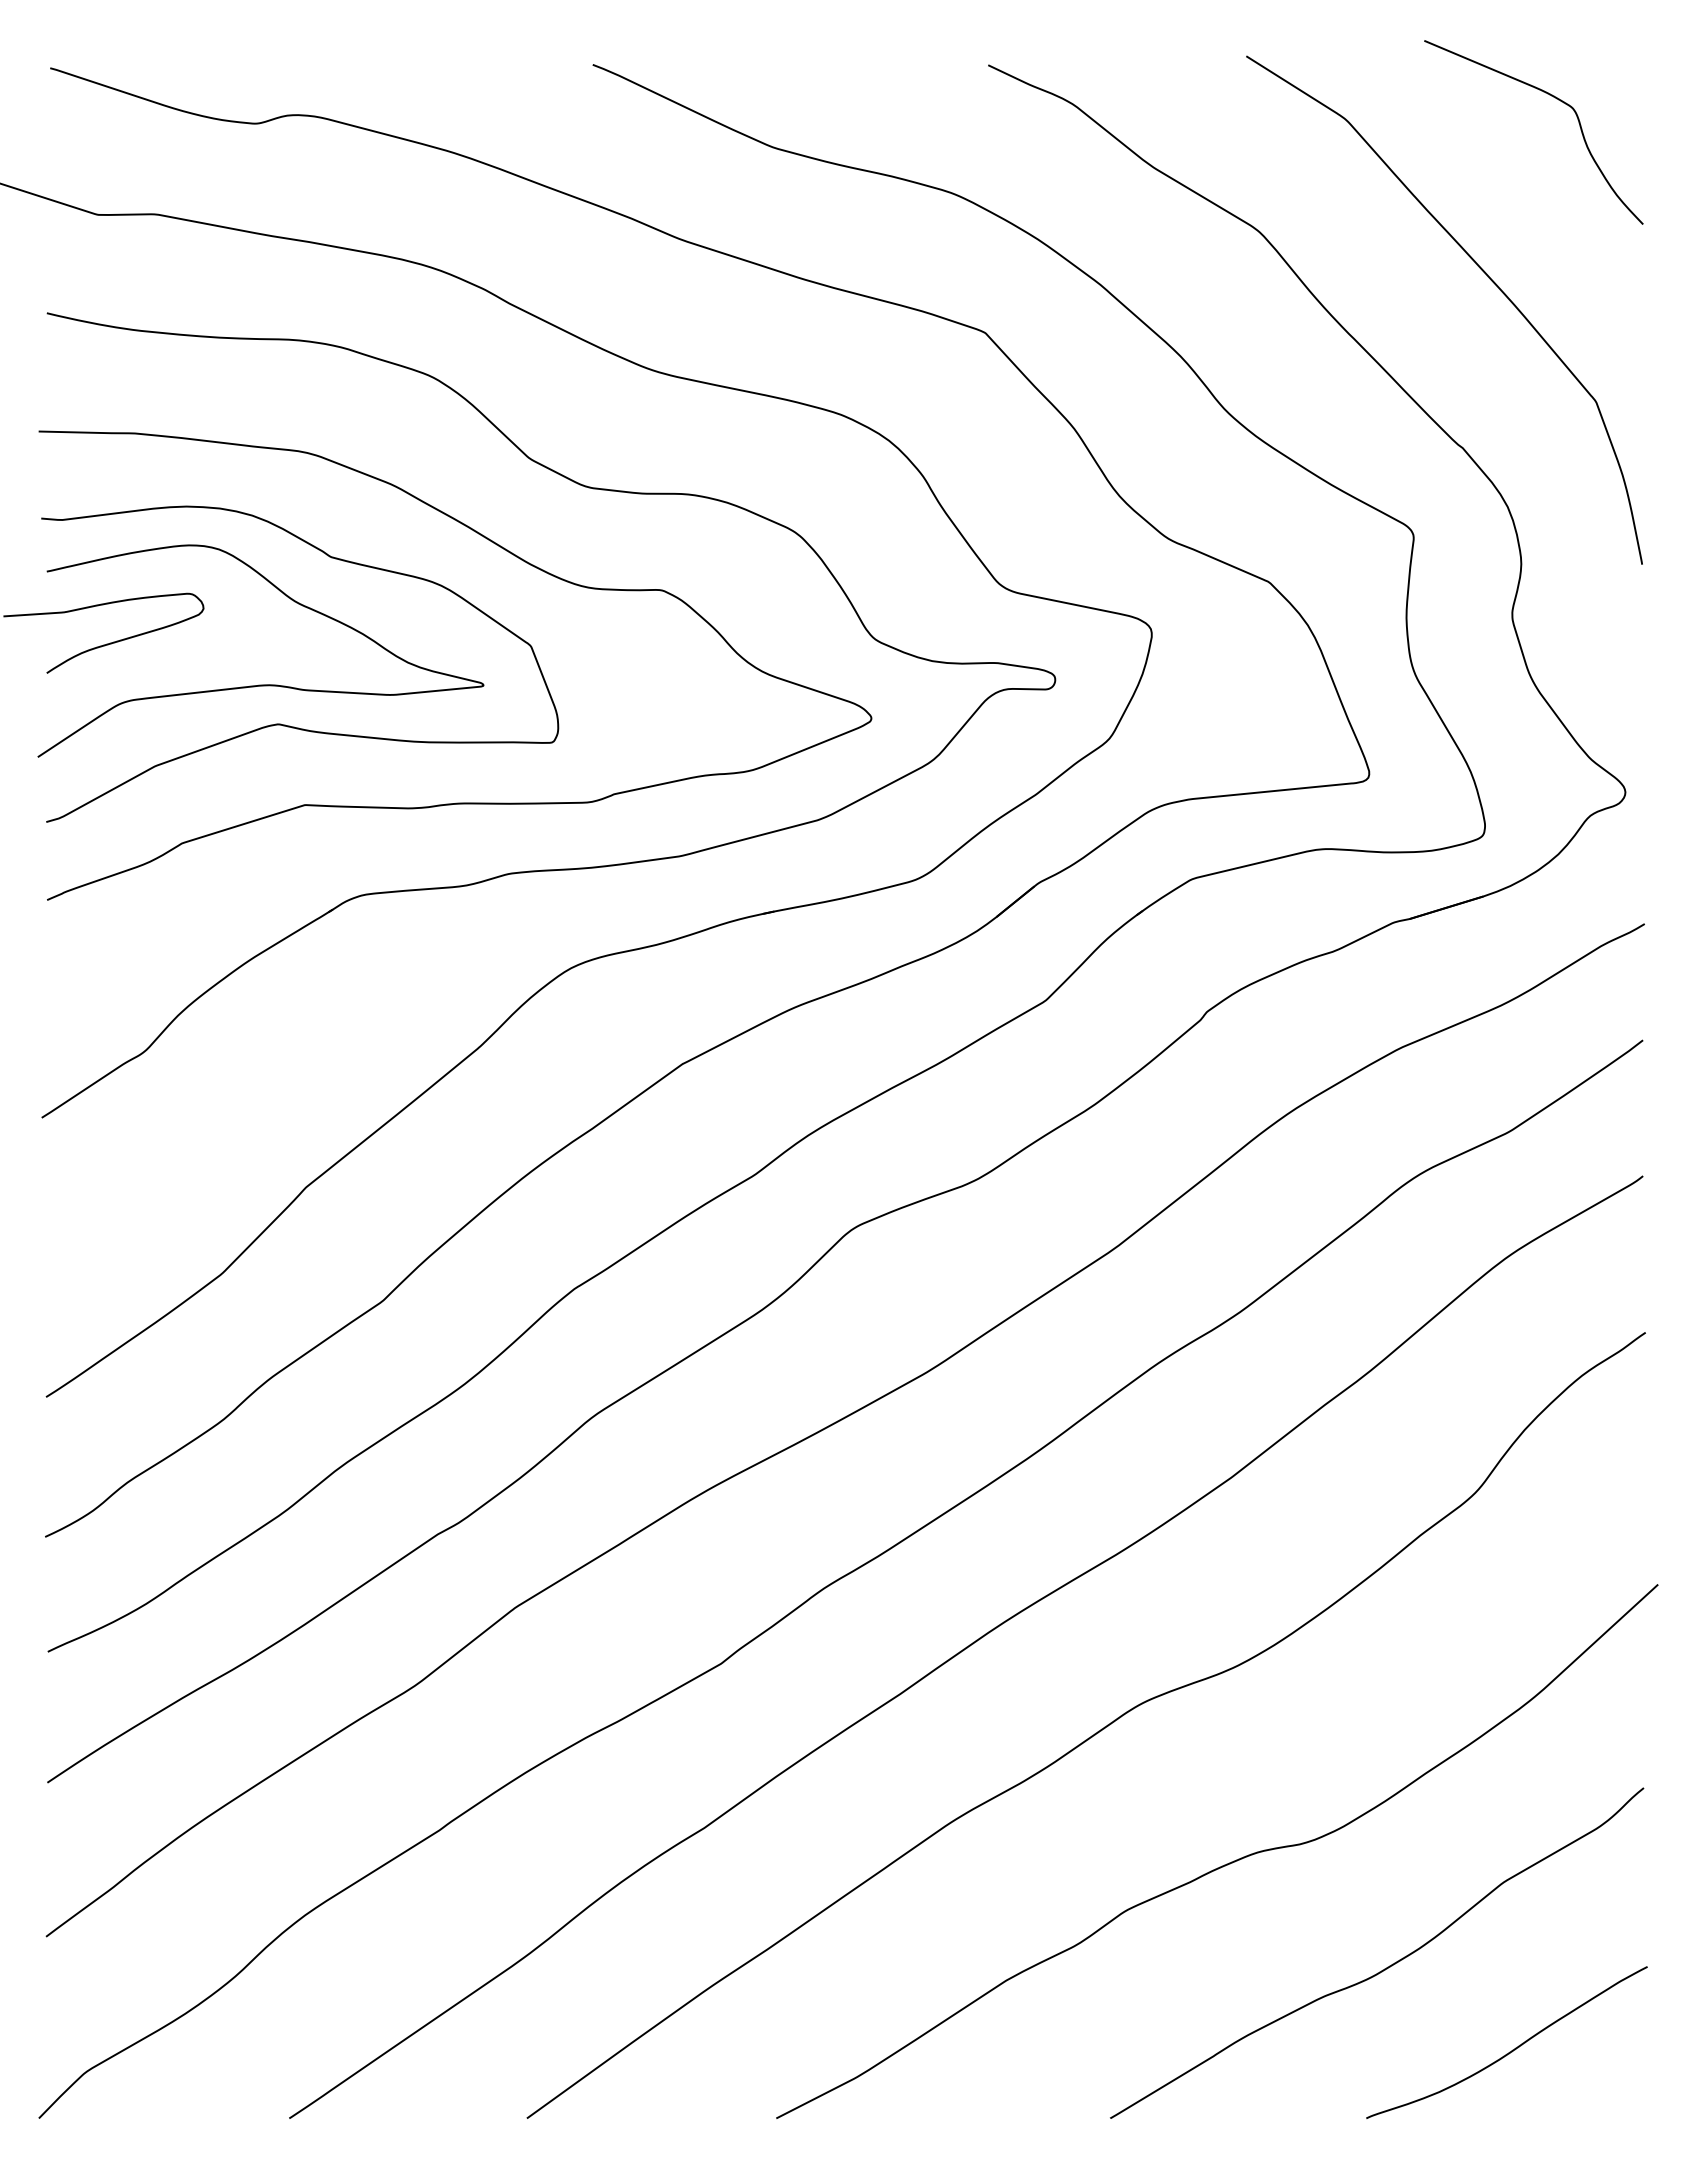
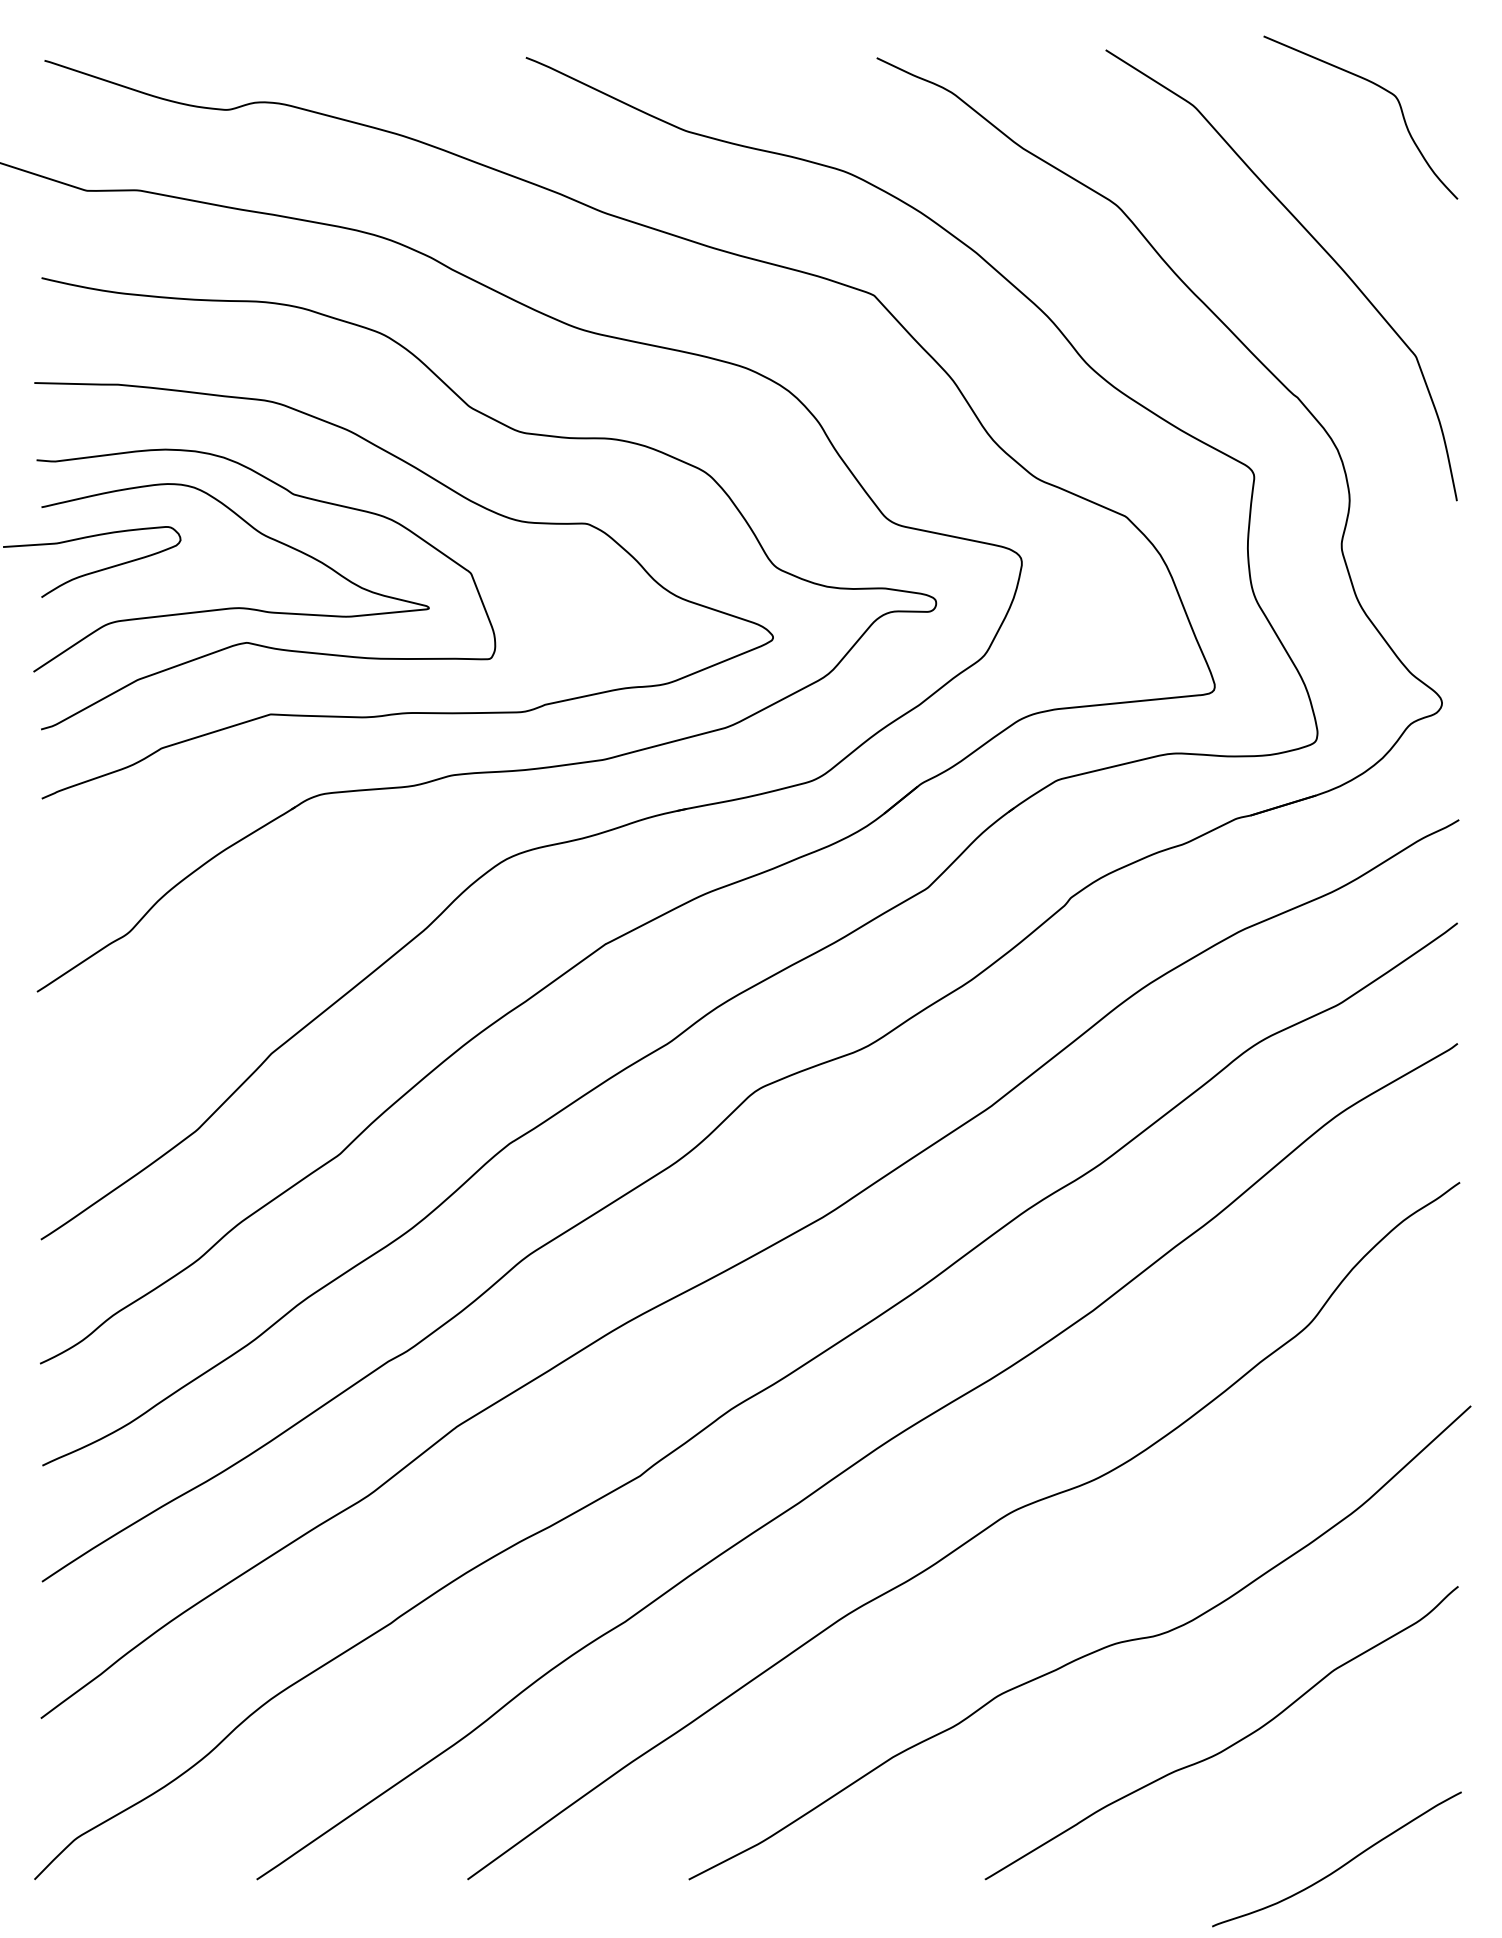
curve: (1512, 2049) -> (1341, 1865), moved

